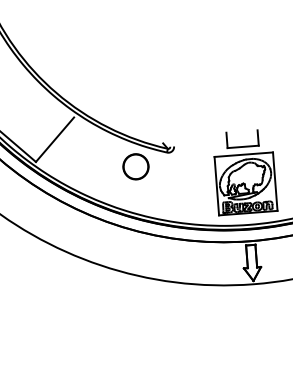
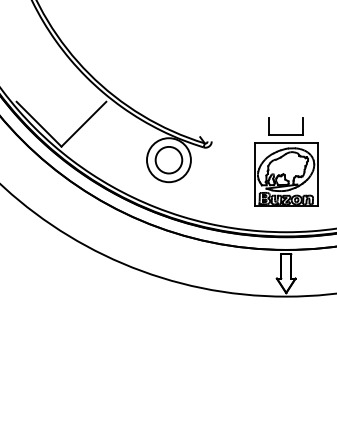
circle: (135, 166) -> (168, 159), size x1.6
part: (245, 171) -> (286, 161), moved

